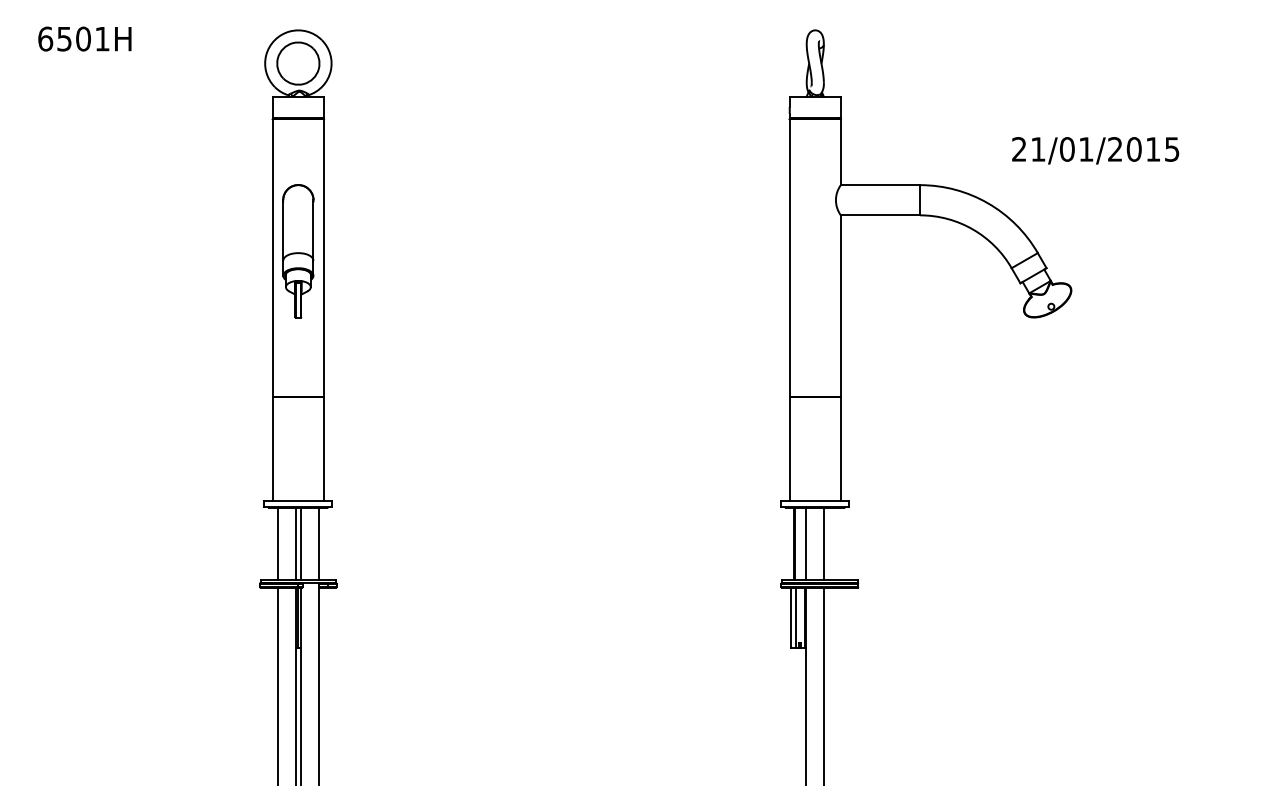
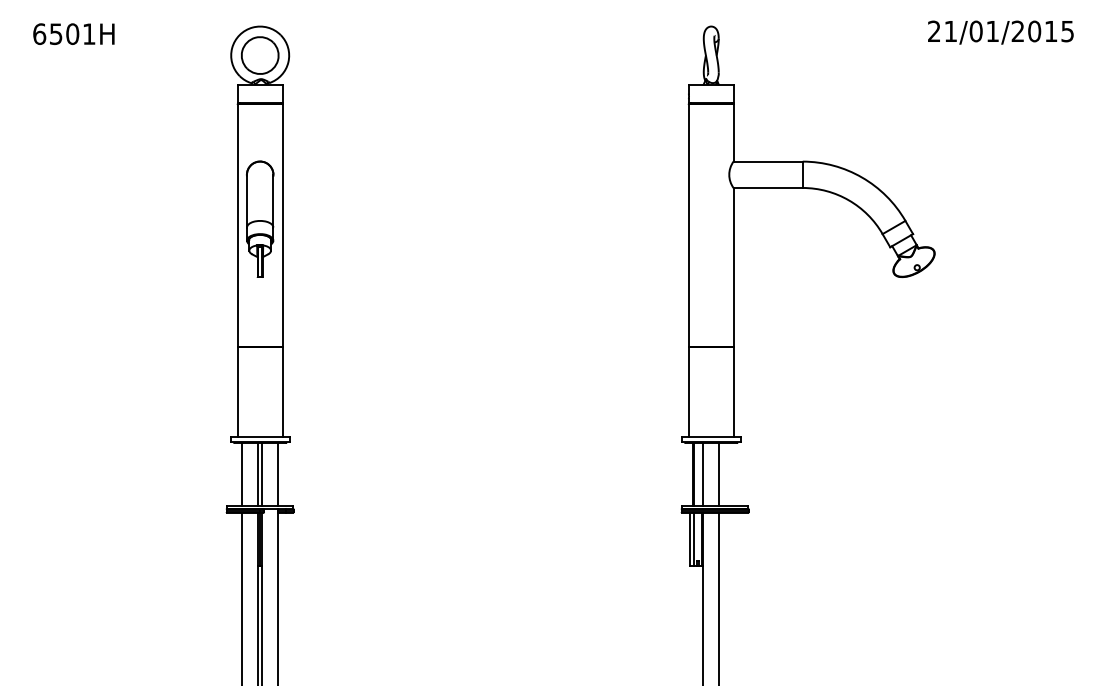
text: (1095, 150) -> (1000, 32), moved

